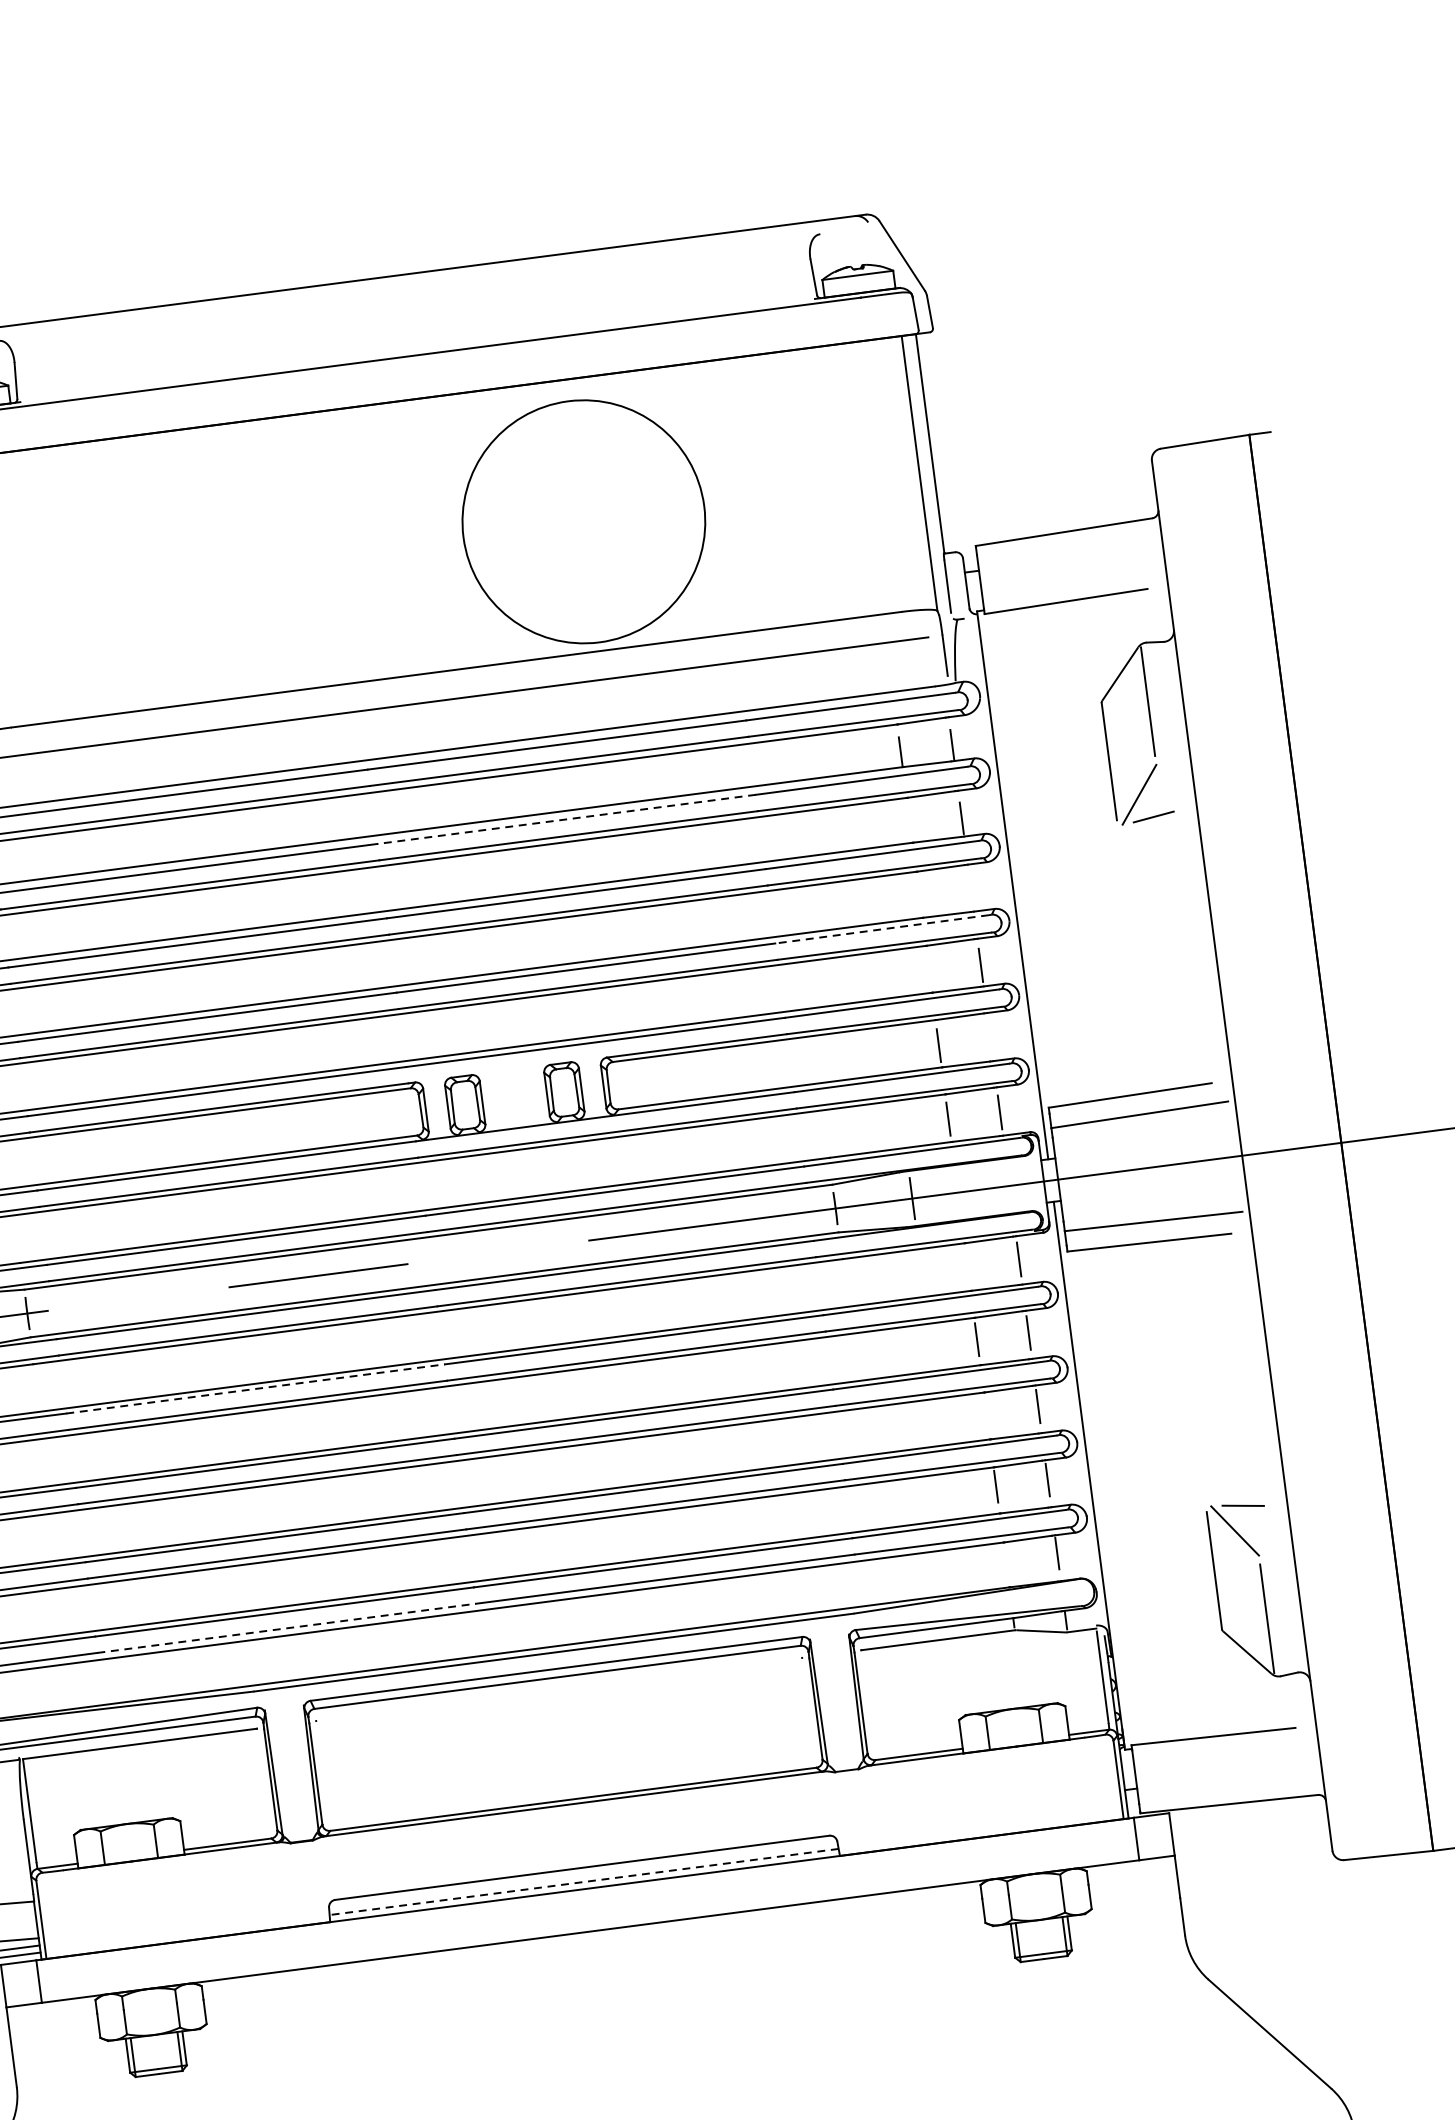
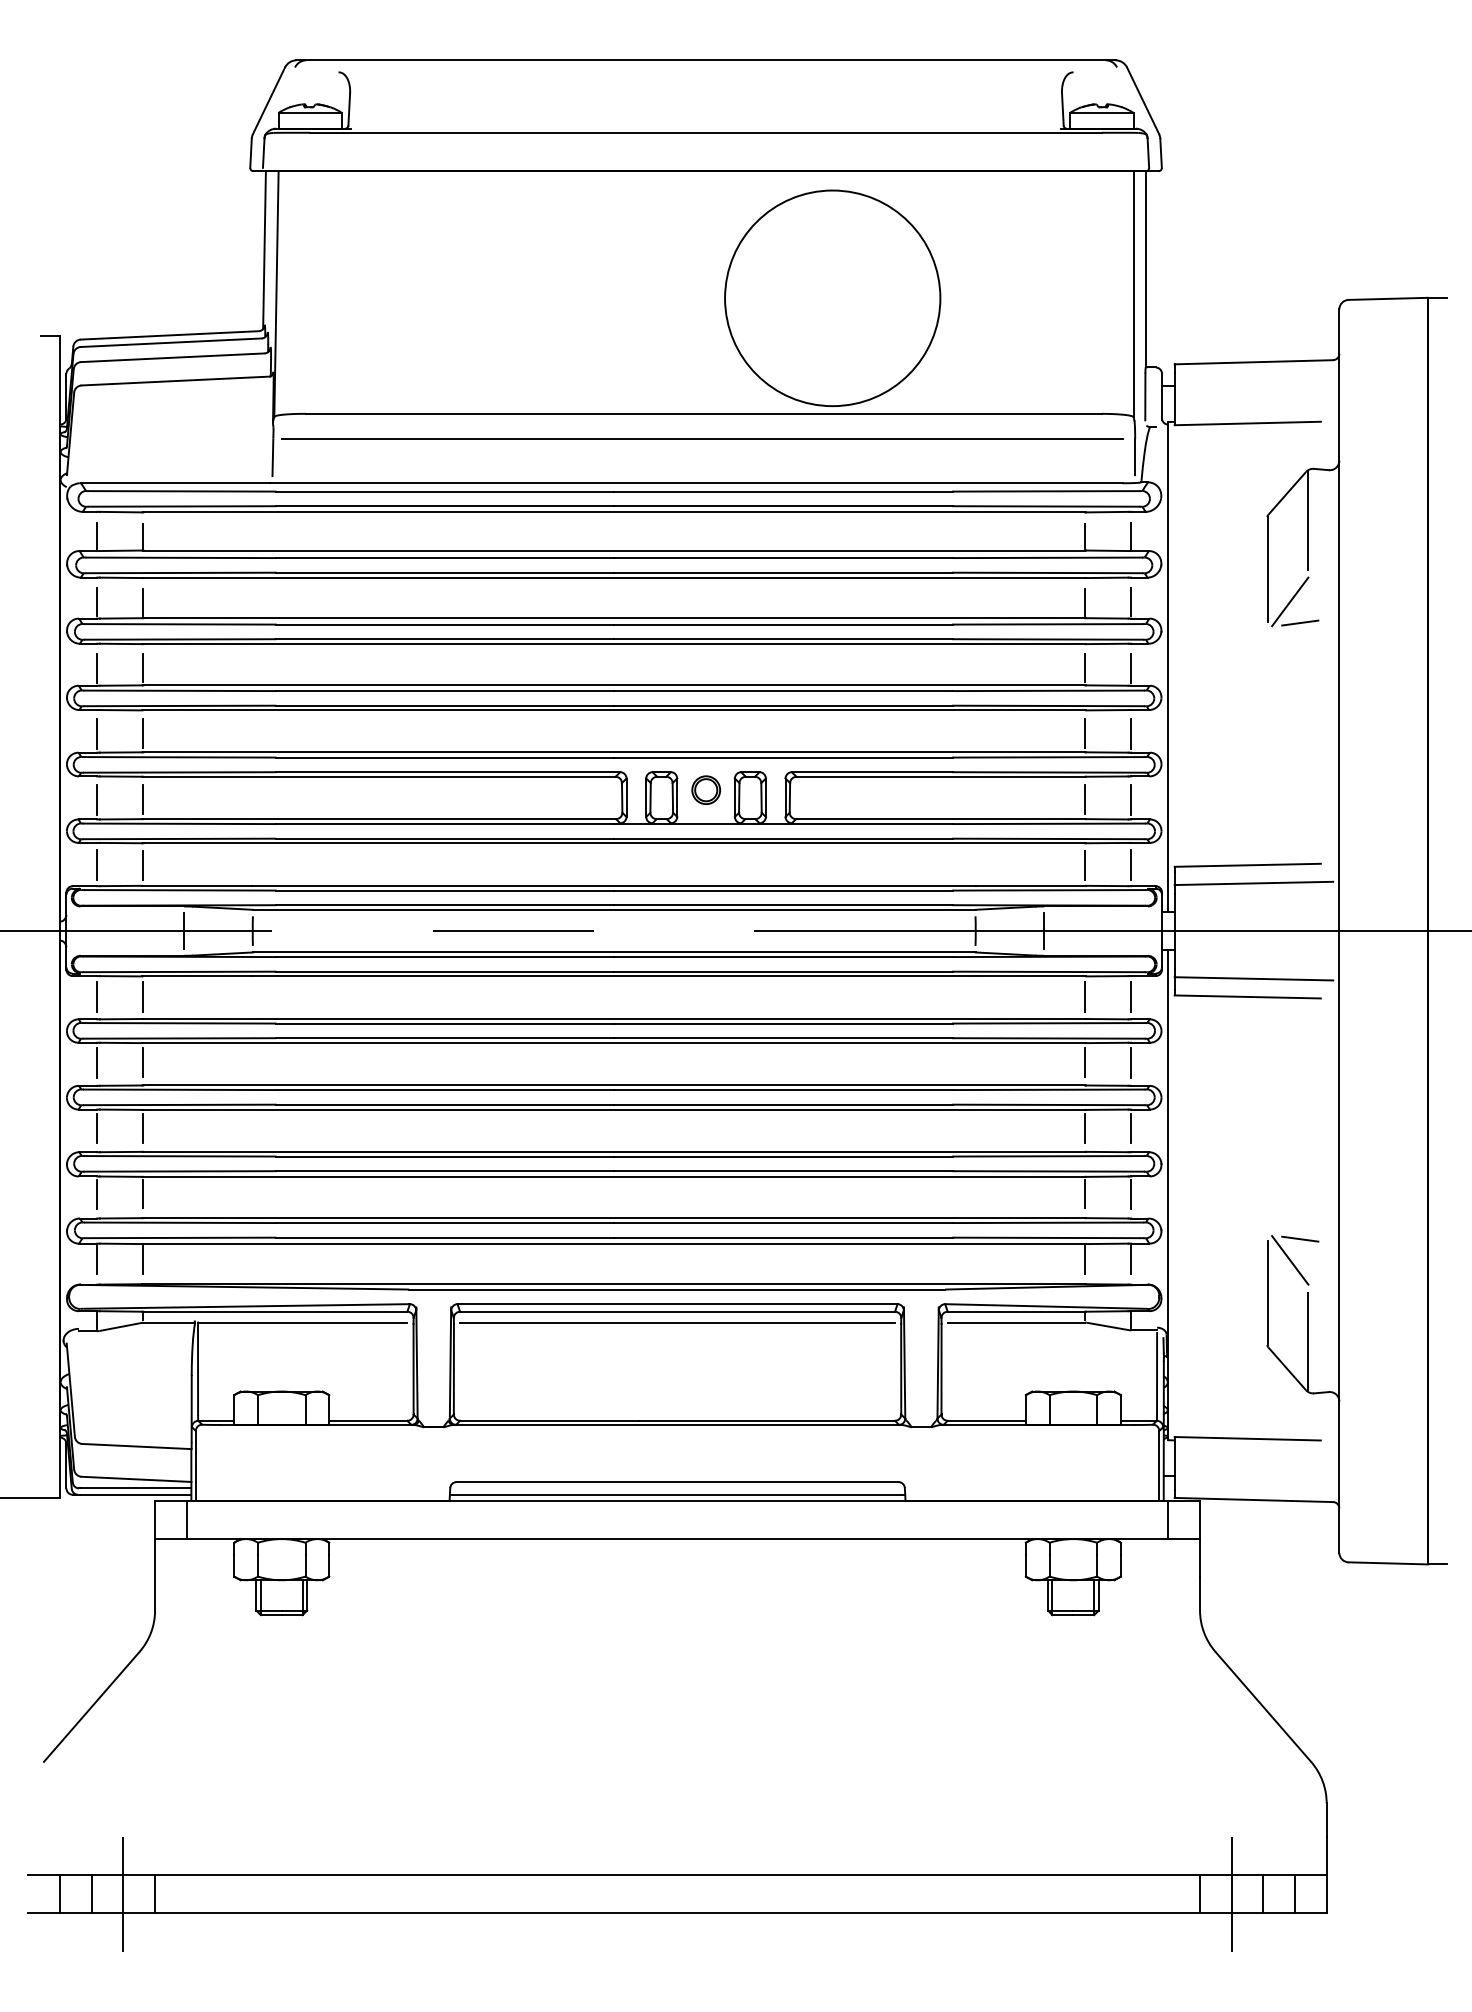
line: (566, 819) -> (783, 558), dashed -> solid
line: (910, 824) -> (1085, 601), added
line: (971, 891) -> (1131, 667), added
line: (920, 897) -> (1085, 667), added
line: (882, 928) -> (1048, 690), dashed -> solid
line: (929, 971) -> (1085, 733), added
line: (990, 1038) -> (1131, 799), added
part: (514, 1089) -> (706, 789), added
line: (967, 1265) -> (1085, 996), added
line: (256, 1388) -> (445, 1023), dashed -> solid
line: (986, 1412) -> (1085, 1127), added
line: (1006, 1559) -> (1085, 1259), added
line: (287, 1628) -> (445, 1237), dashed -> solid
line: (559, 1689) -> (677, 1322), added
line: (584, 1881) -> (677, 1494), dashed -> solid

